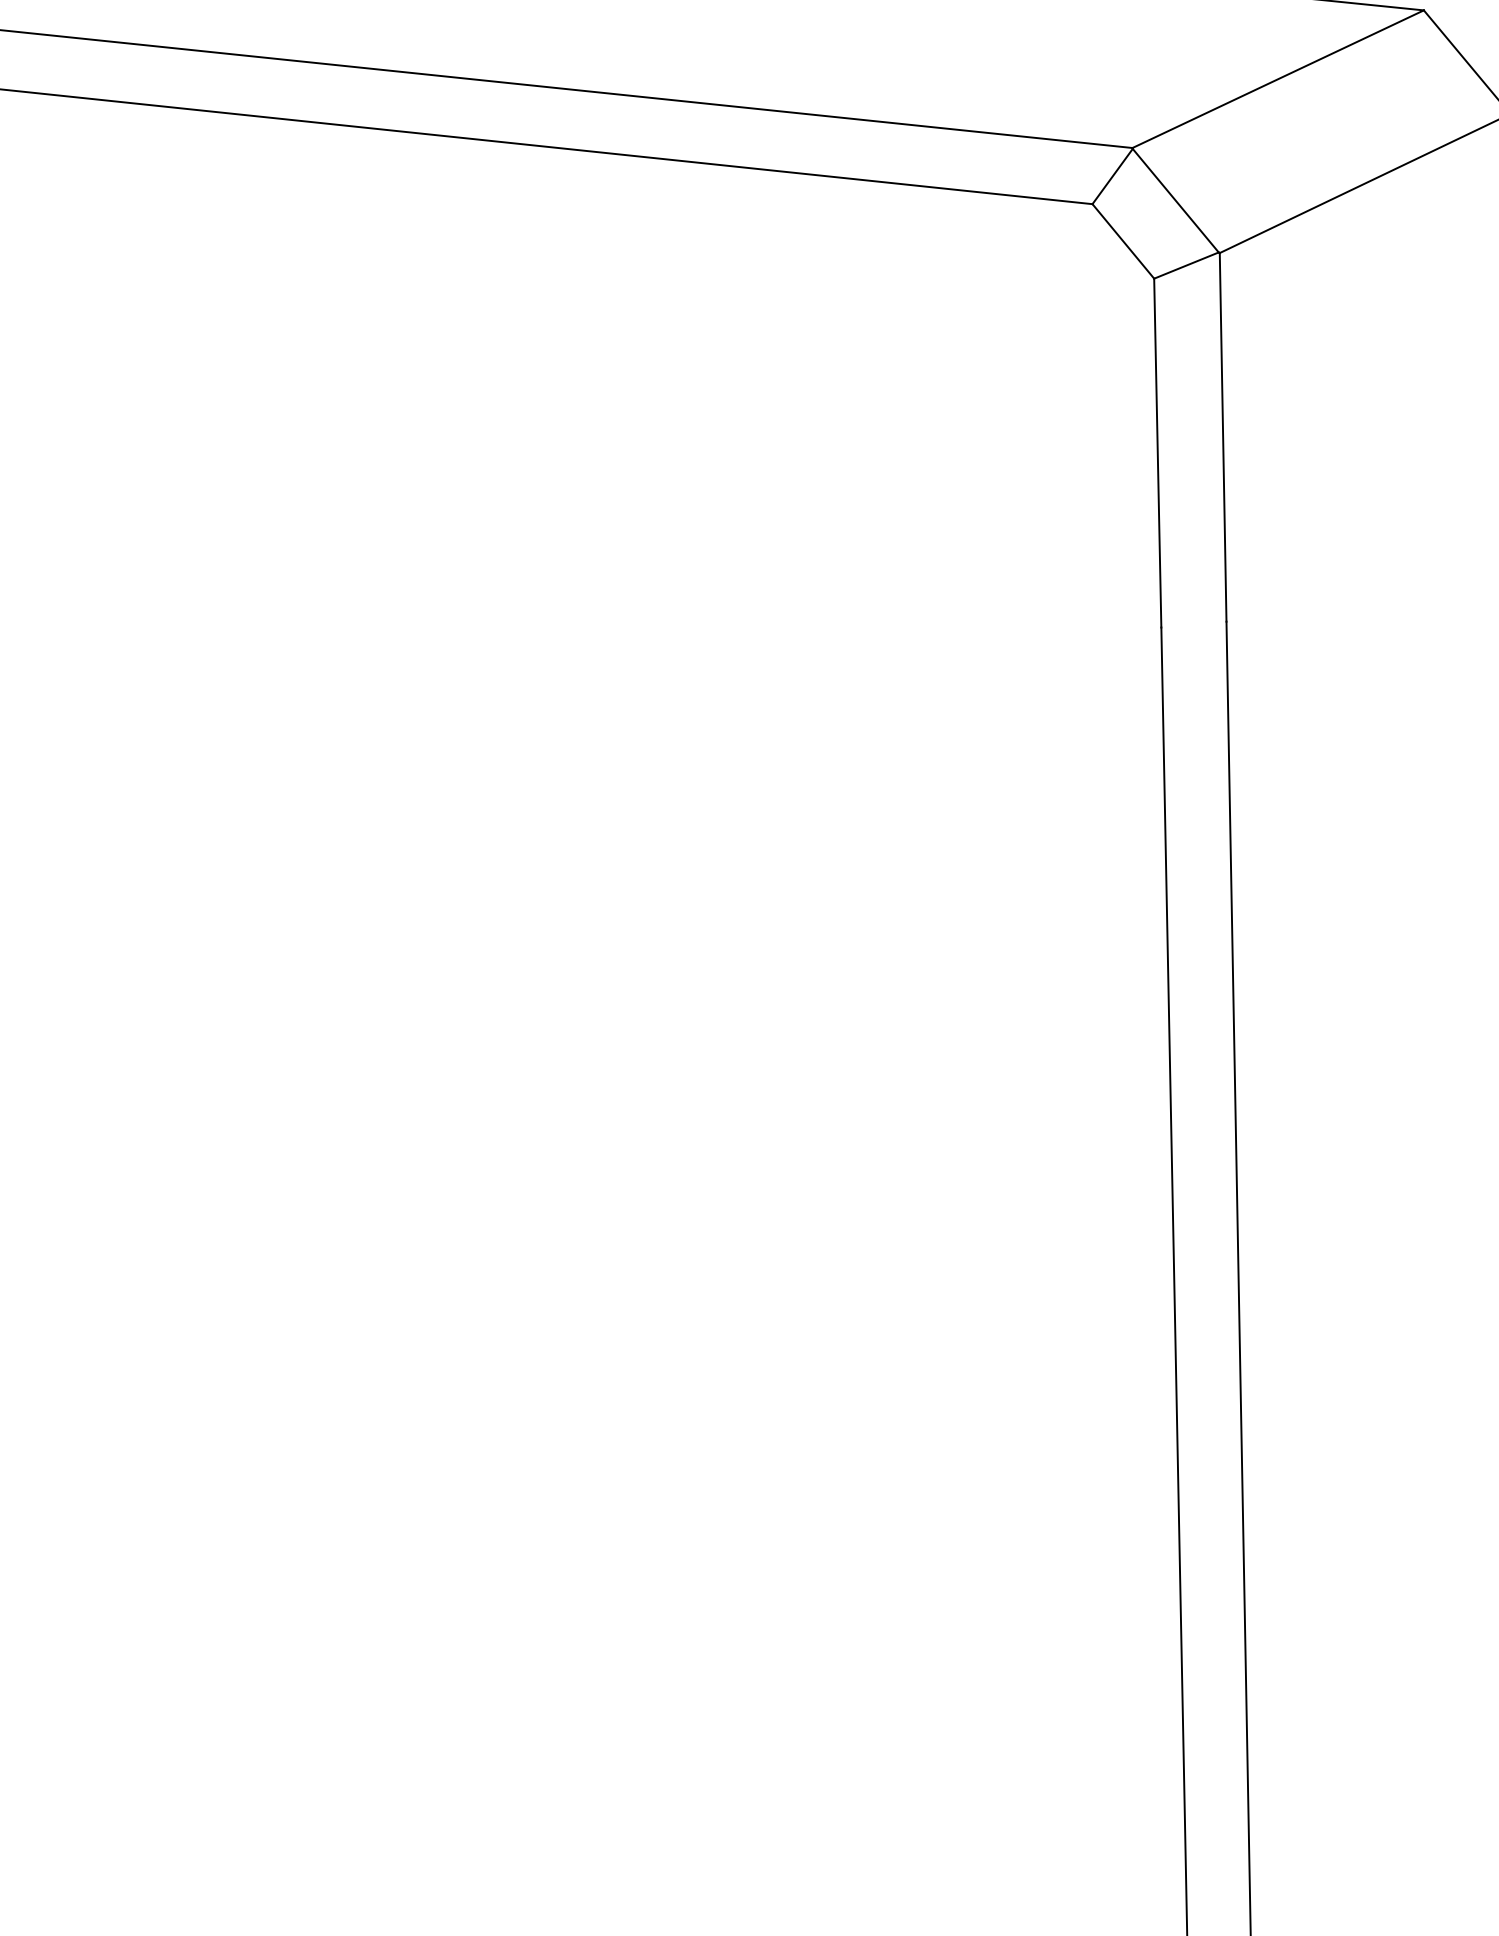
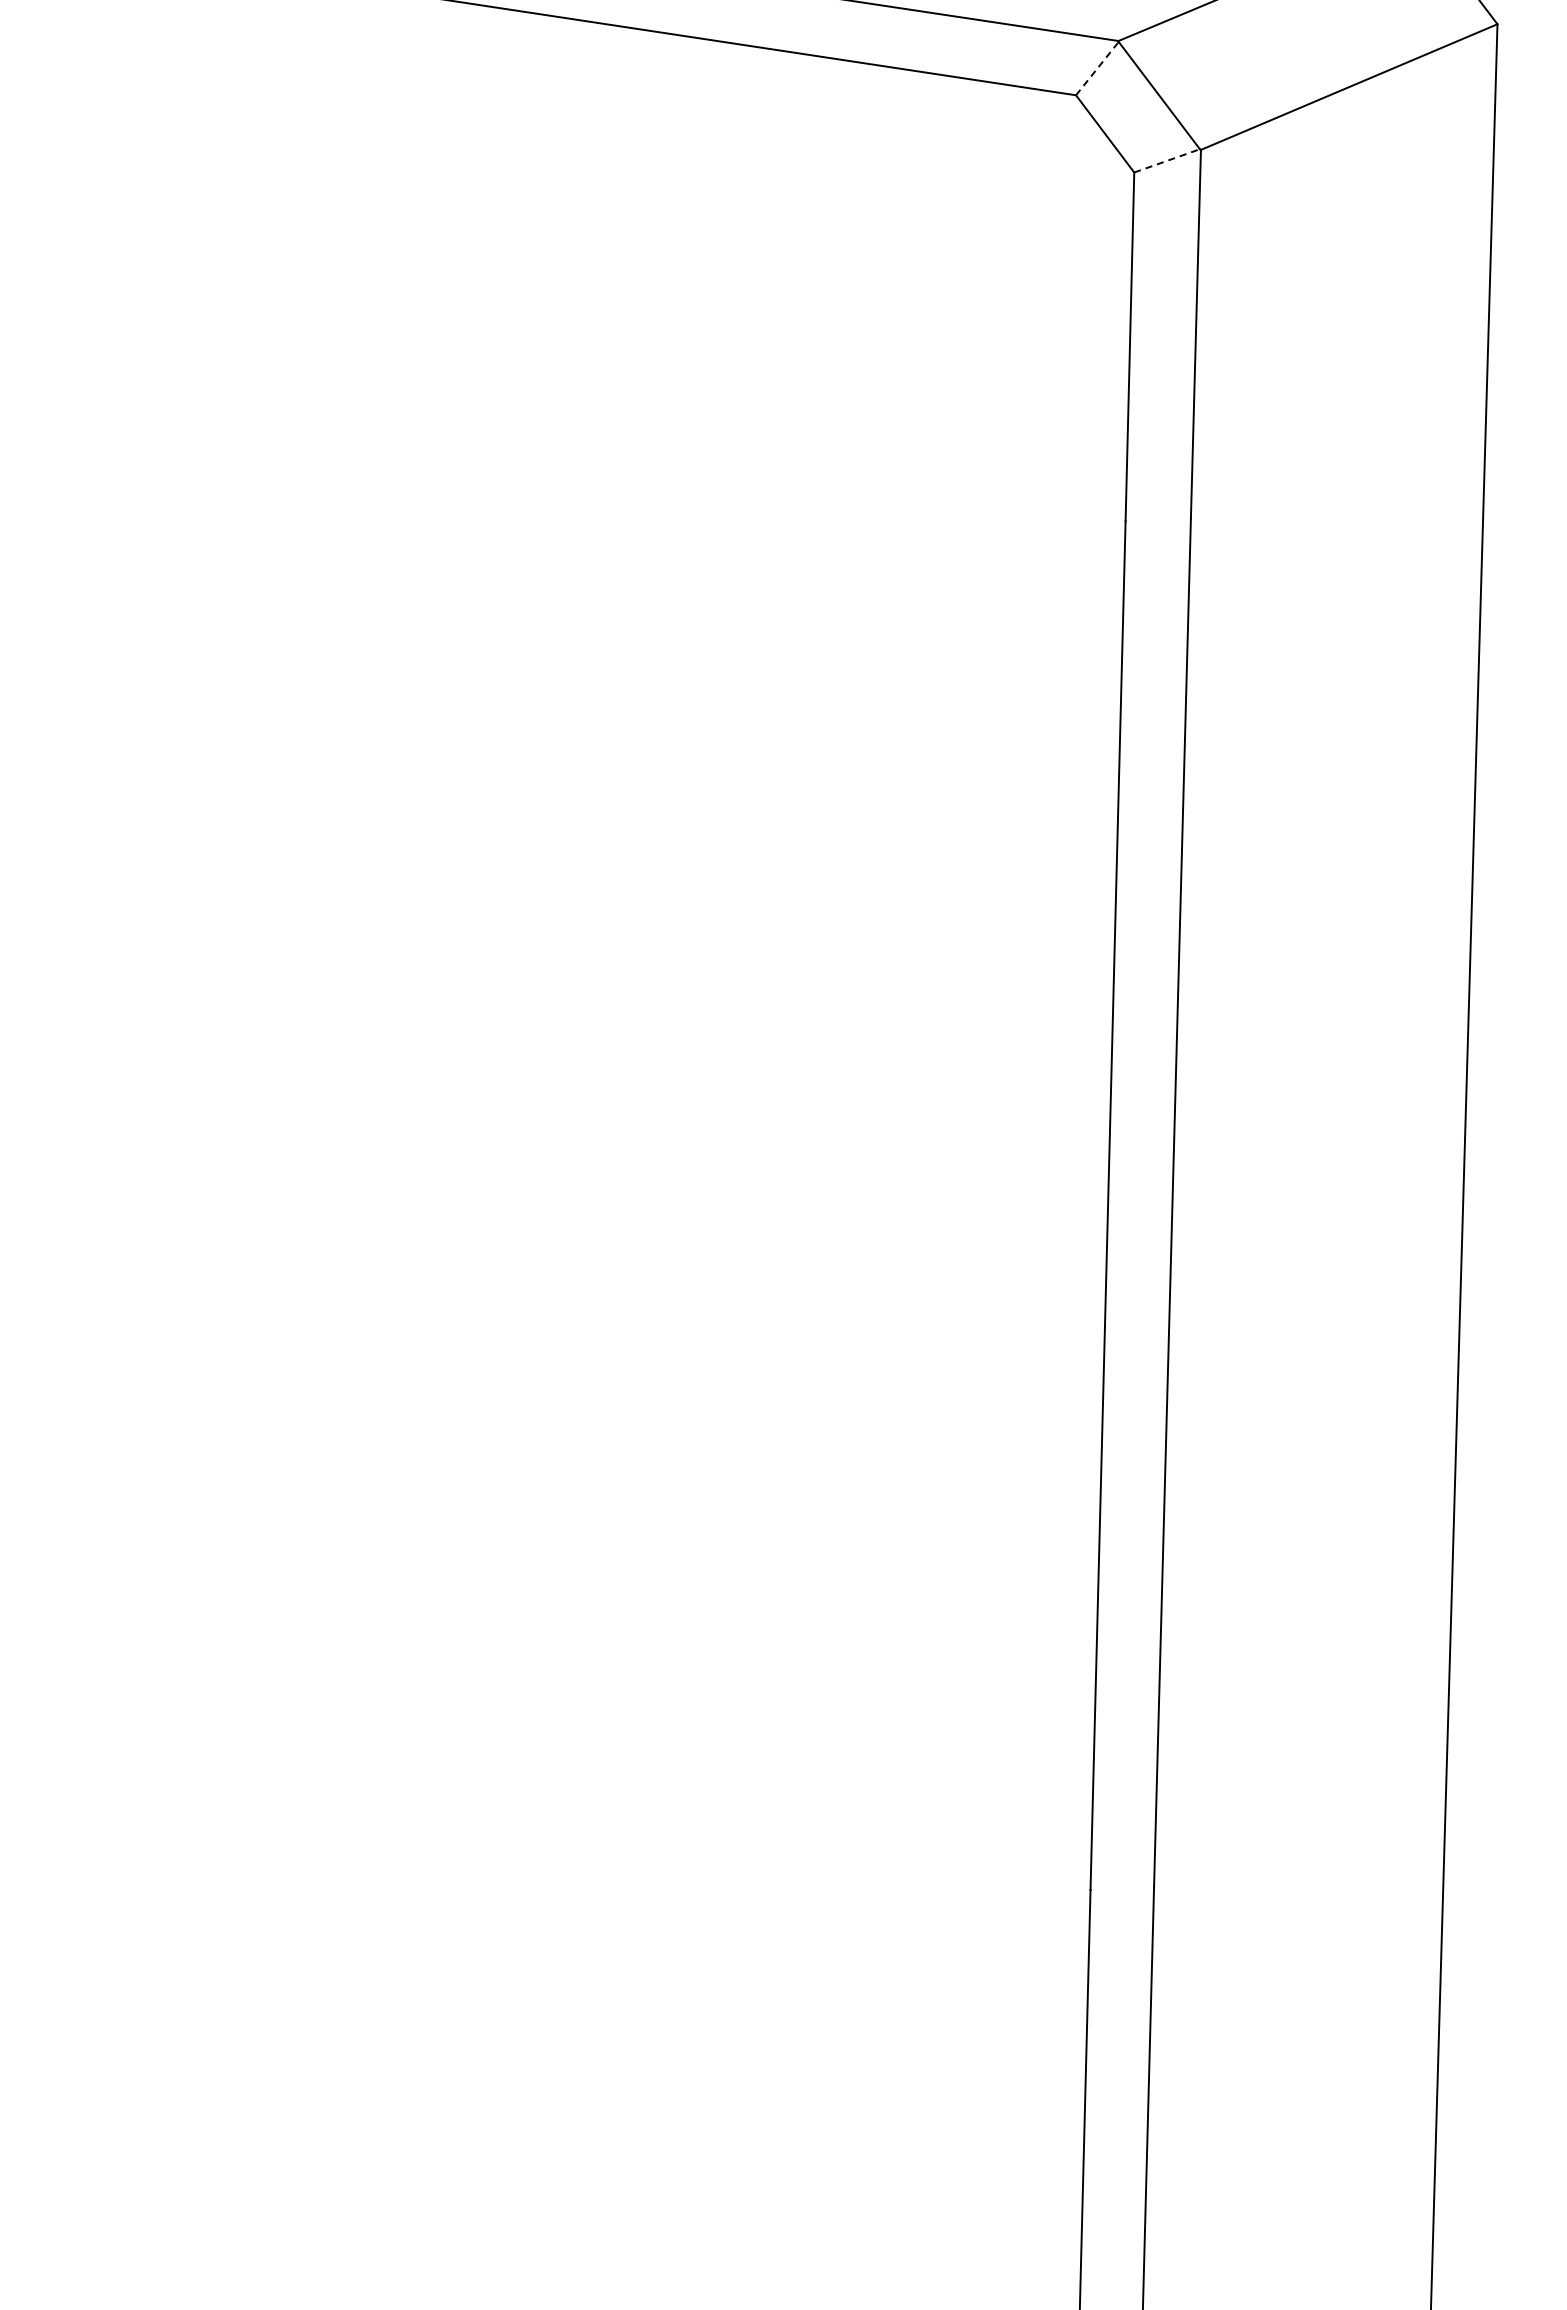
line: (1112, 176) -> (1097, 68), solid -> dashed
line: (1186, 265) -> (1167, 160), solid -> dashed

